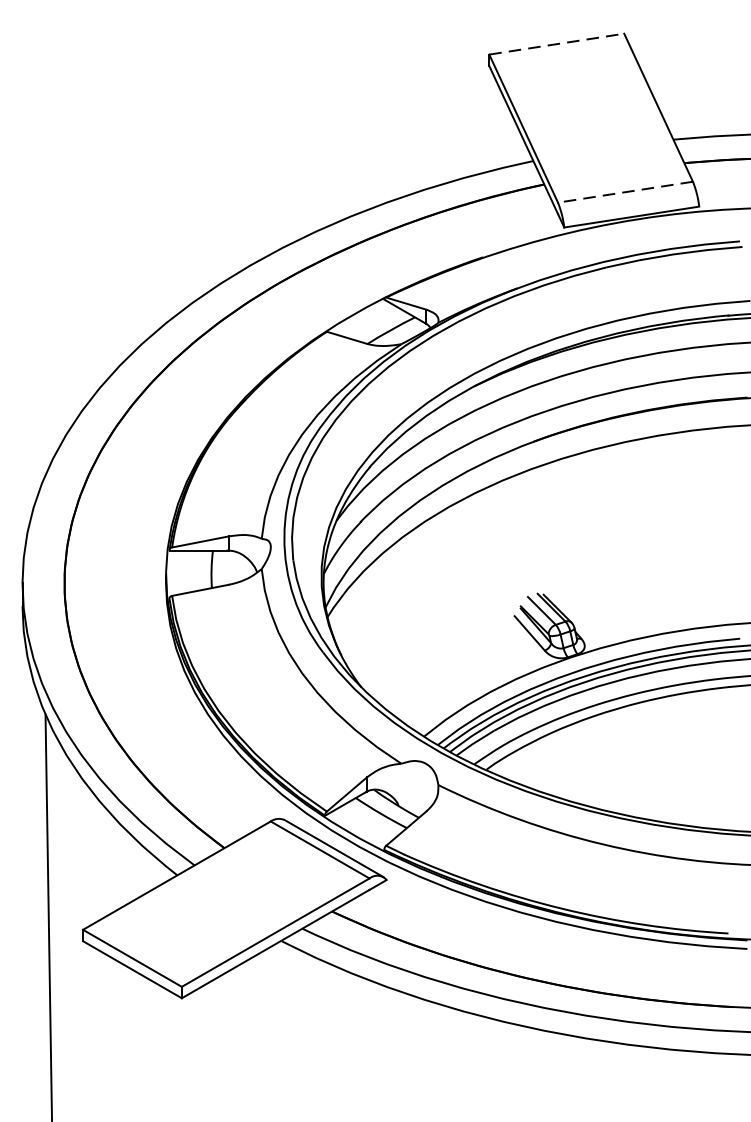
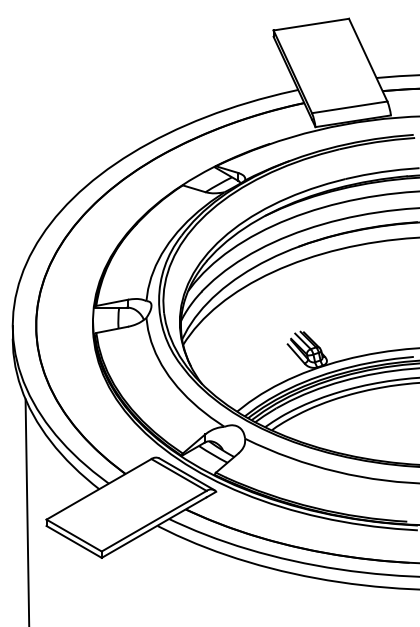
line: (557, 43) -> (311, 24), dashed -> solid
line: (625, 192) -> (349, 107), dashed -> solid

